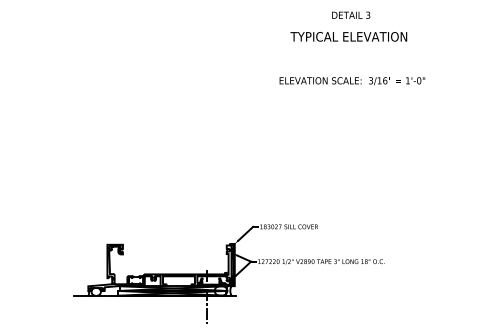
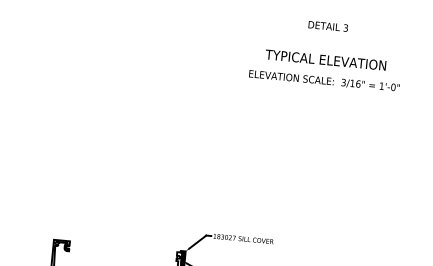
text: (348, 36) -> (325, 59), moved
text: (352, 81) -> (324, 81), moved

